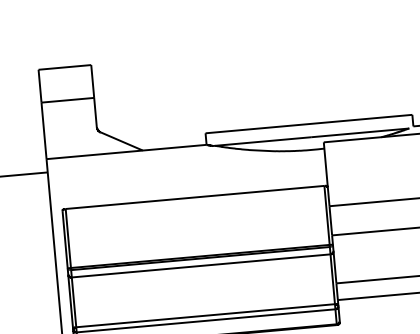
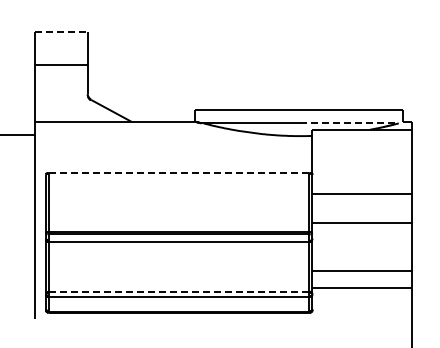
line: (65, 67) -> (61, 32), solid -> dashed
line: (361, 132) -> (350, 123), solid -> dashed
line: (195, 197) -> (179, 173), solid -> dashed
line: (205, 315) -> (179, 291), solid -> dashed

